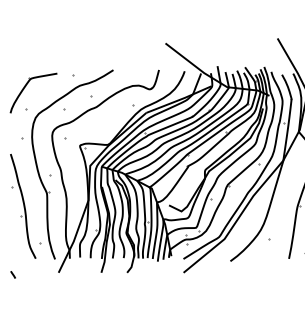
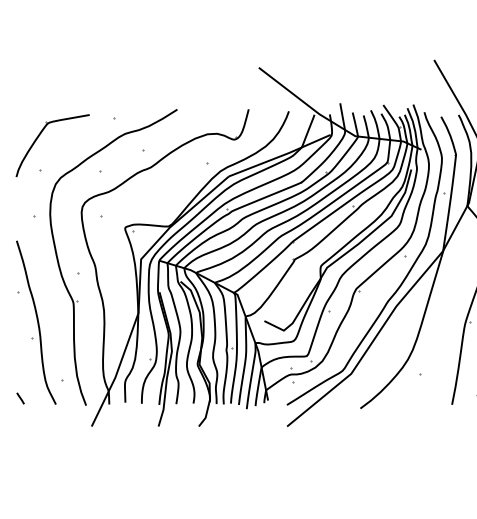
line: (12, 274) -> (19, 397), moved

